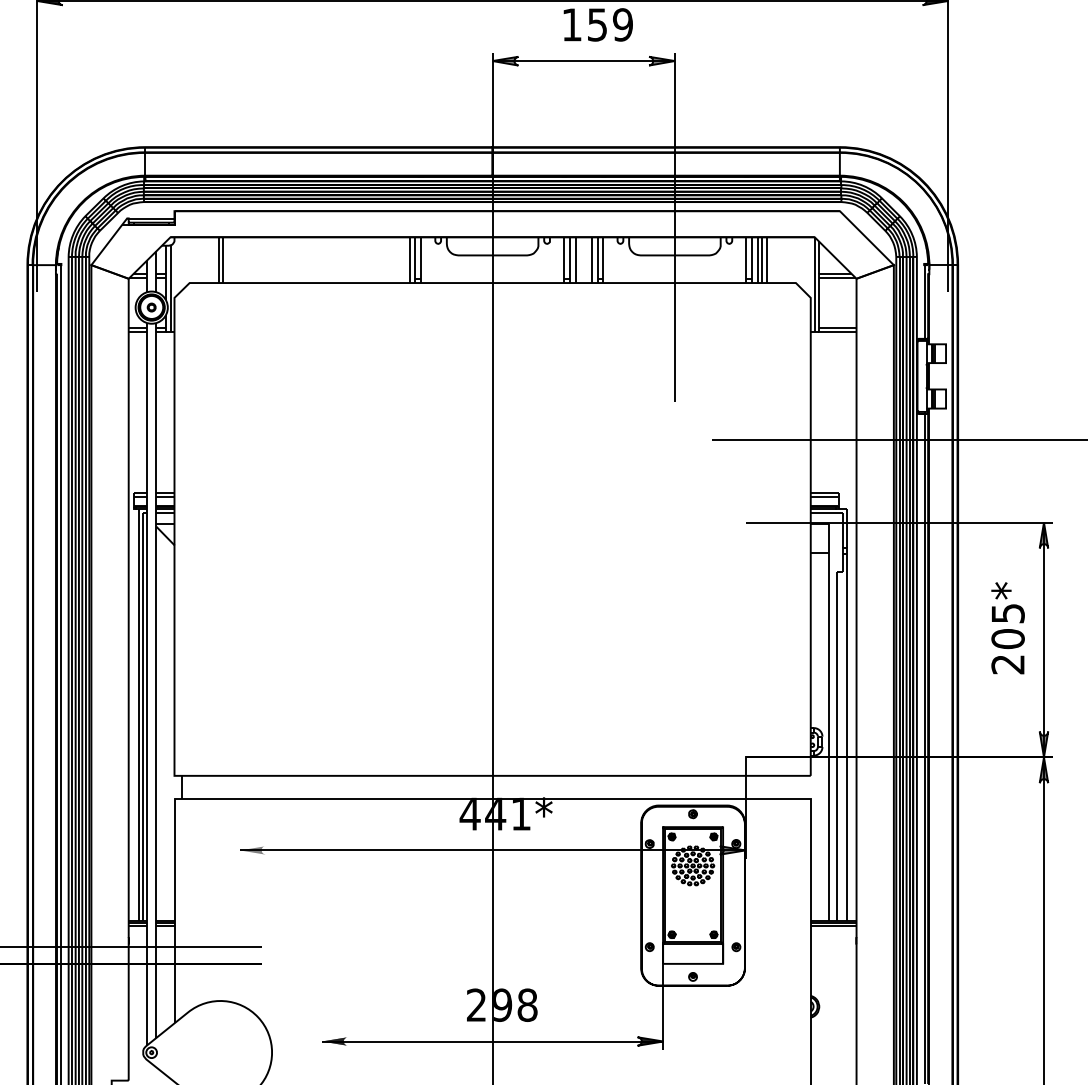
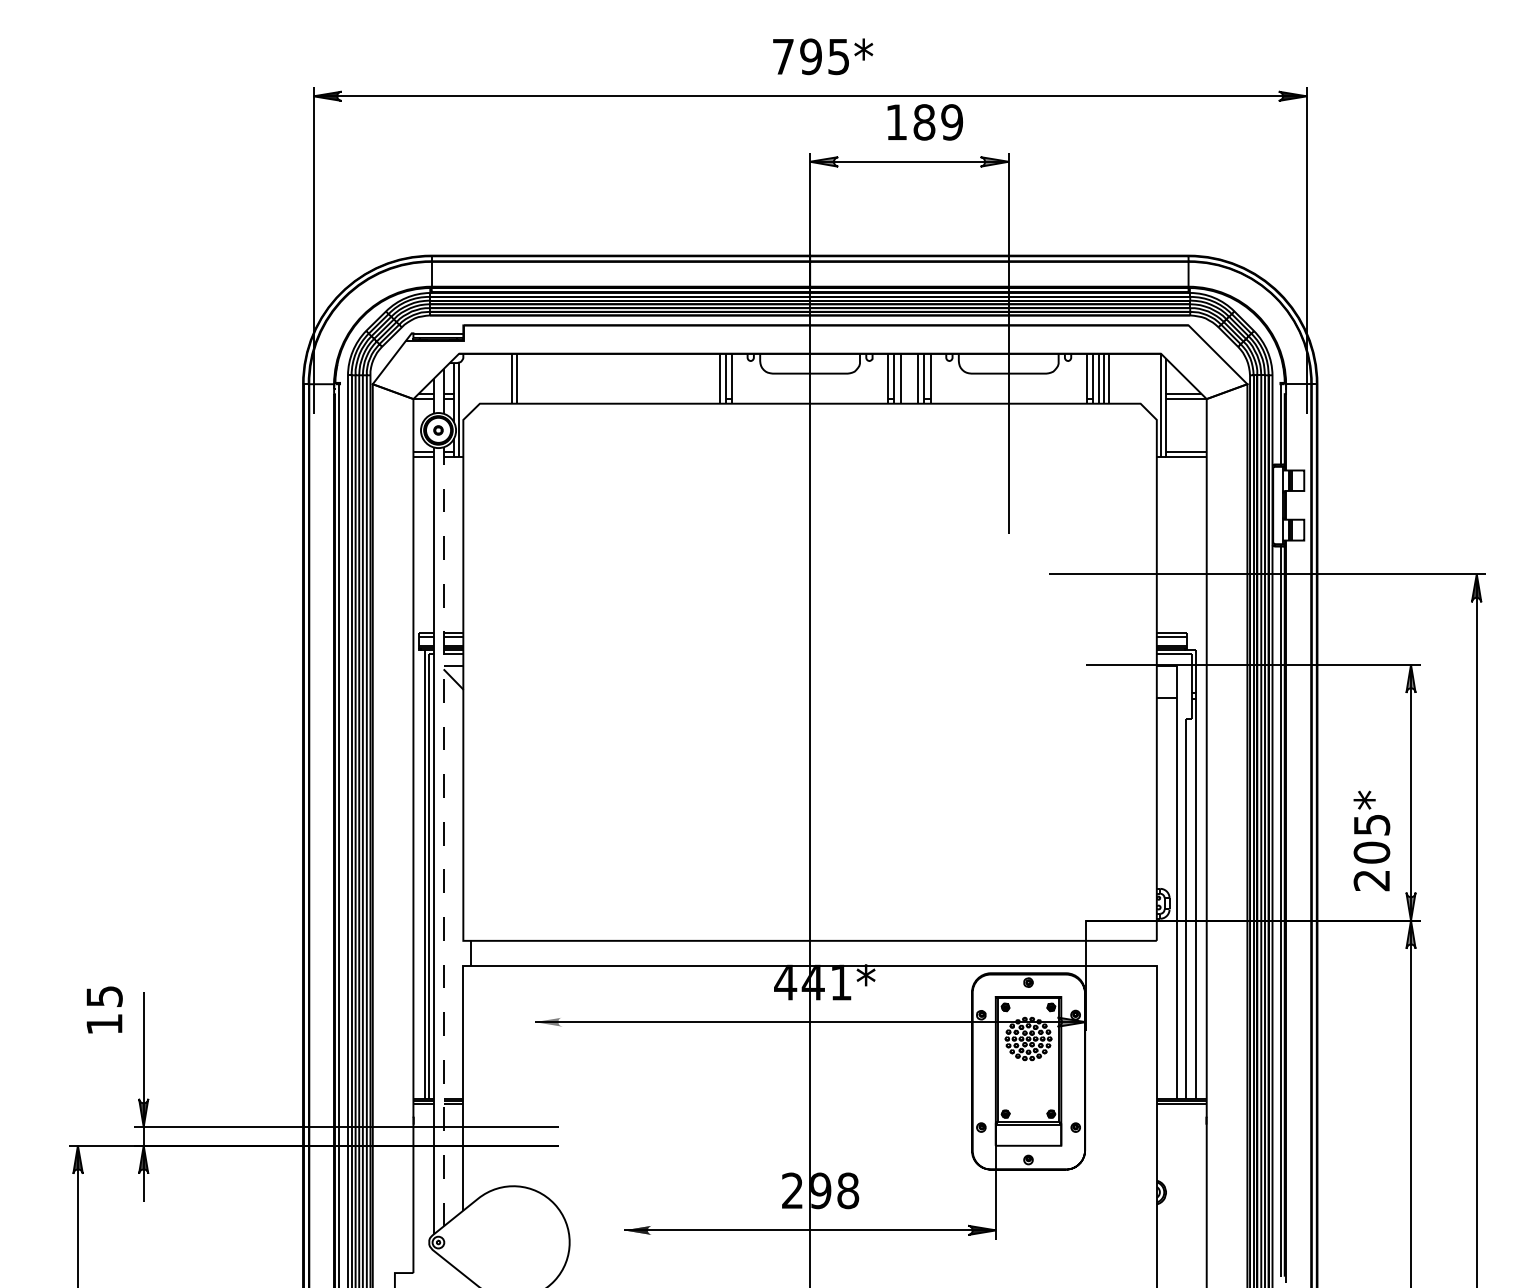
text: (597, 25) -> (924, 122), 159 -> 189
text: (1007, 627) -> (1371, 840), moved
line: (156, 680) -> (443, 836), solid -> dashed

